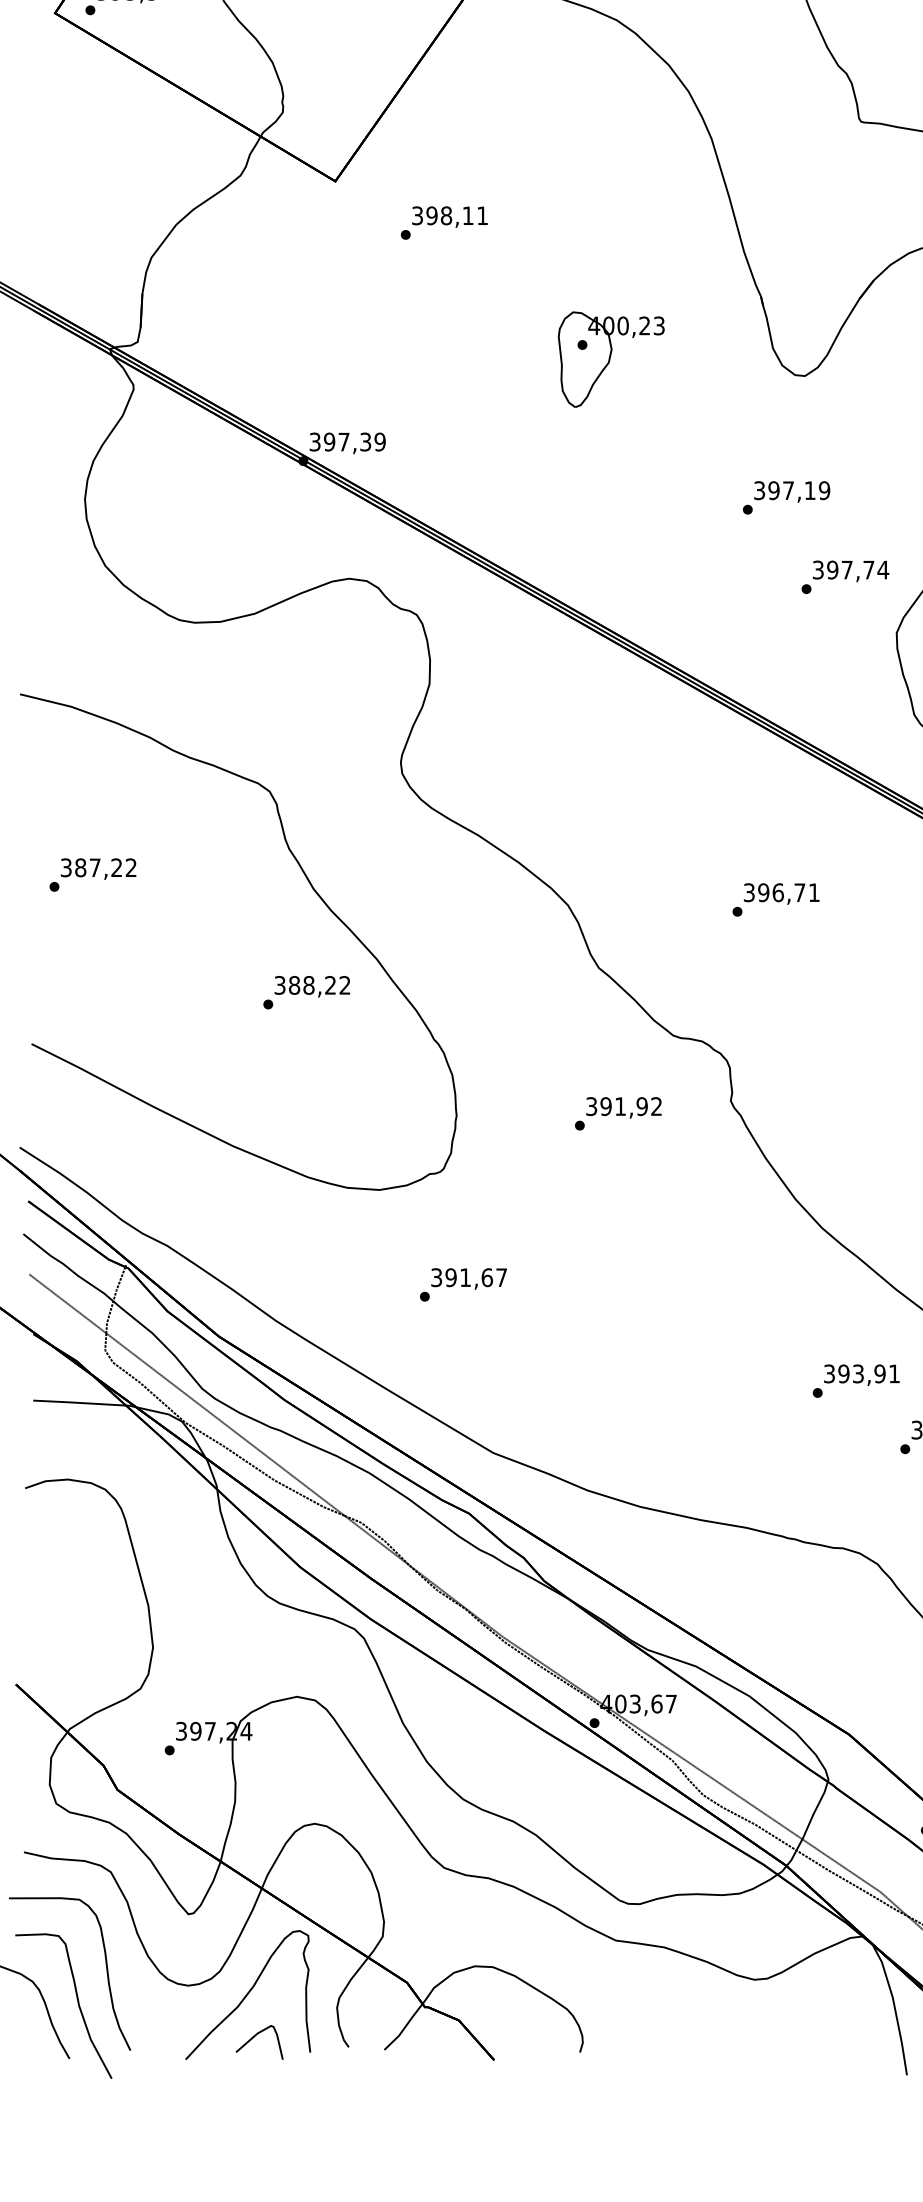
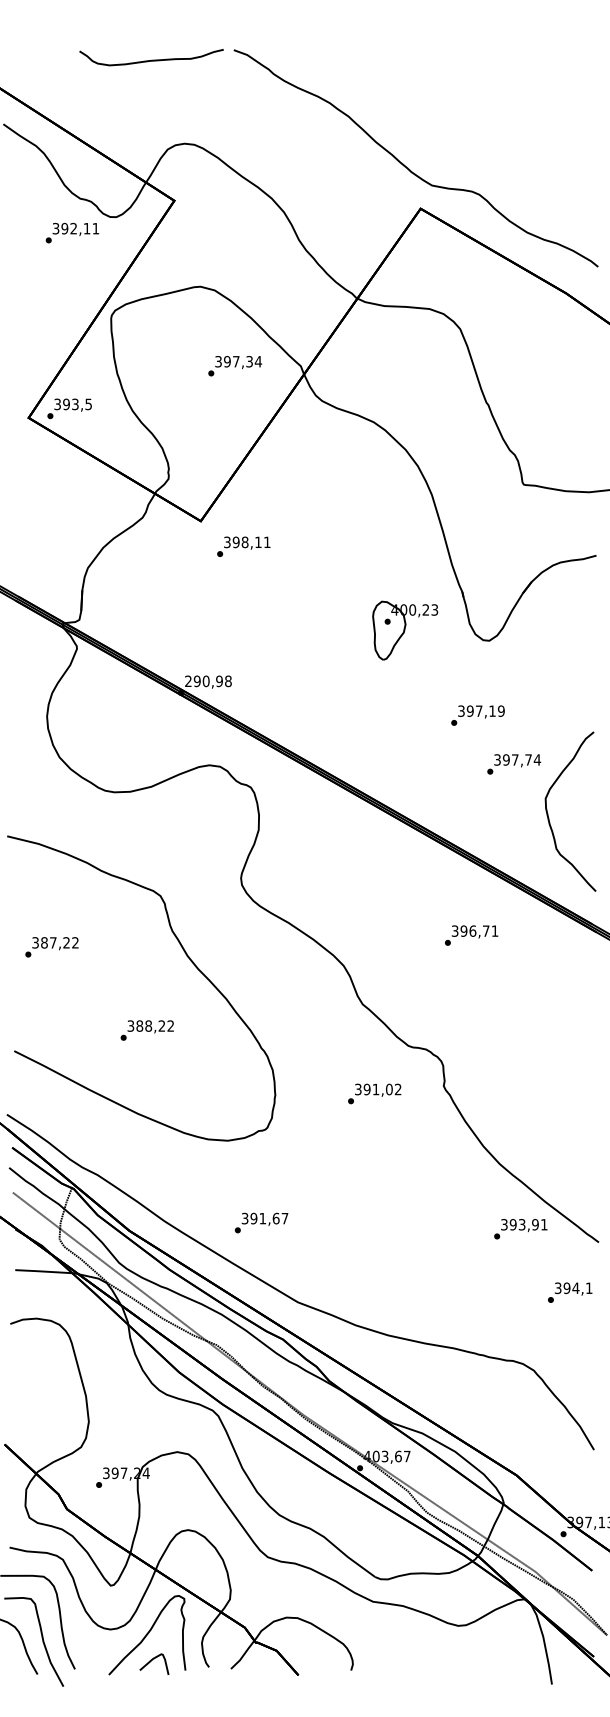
text: (443, 222) -> (243, 546), moved
part: (611, 359) -> (405, 630), moved
text: (347, 442) -> (208, 681), 397,39 -> 290,98
text: (775, 899) -> (471, 935), moved
text: (305, 992) -> (146, 1030), moved
text: (640, 1106) -> (388, 1089), 391,92 -> 391,02
text: (463, 1283) -> (261, 1222), moved
text: (855, 1381) -> (520, 1229), moved

